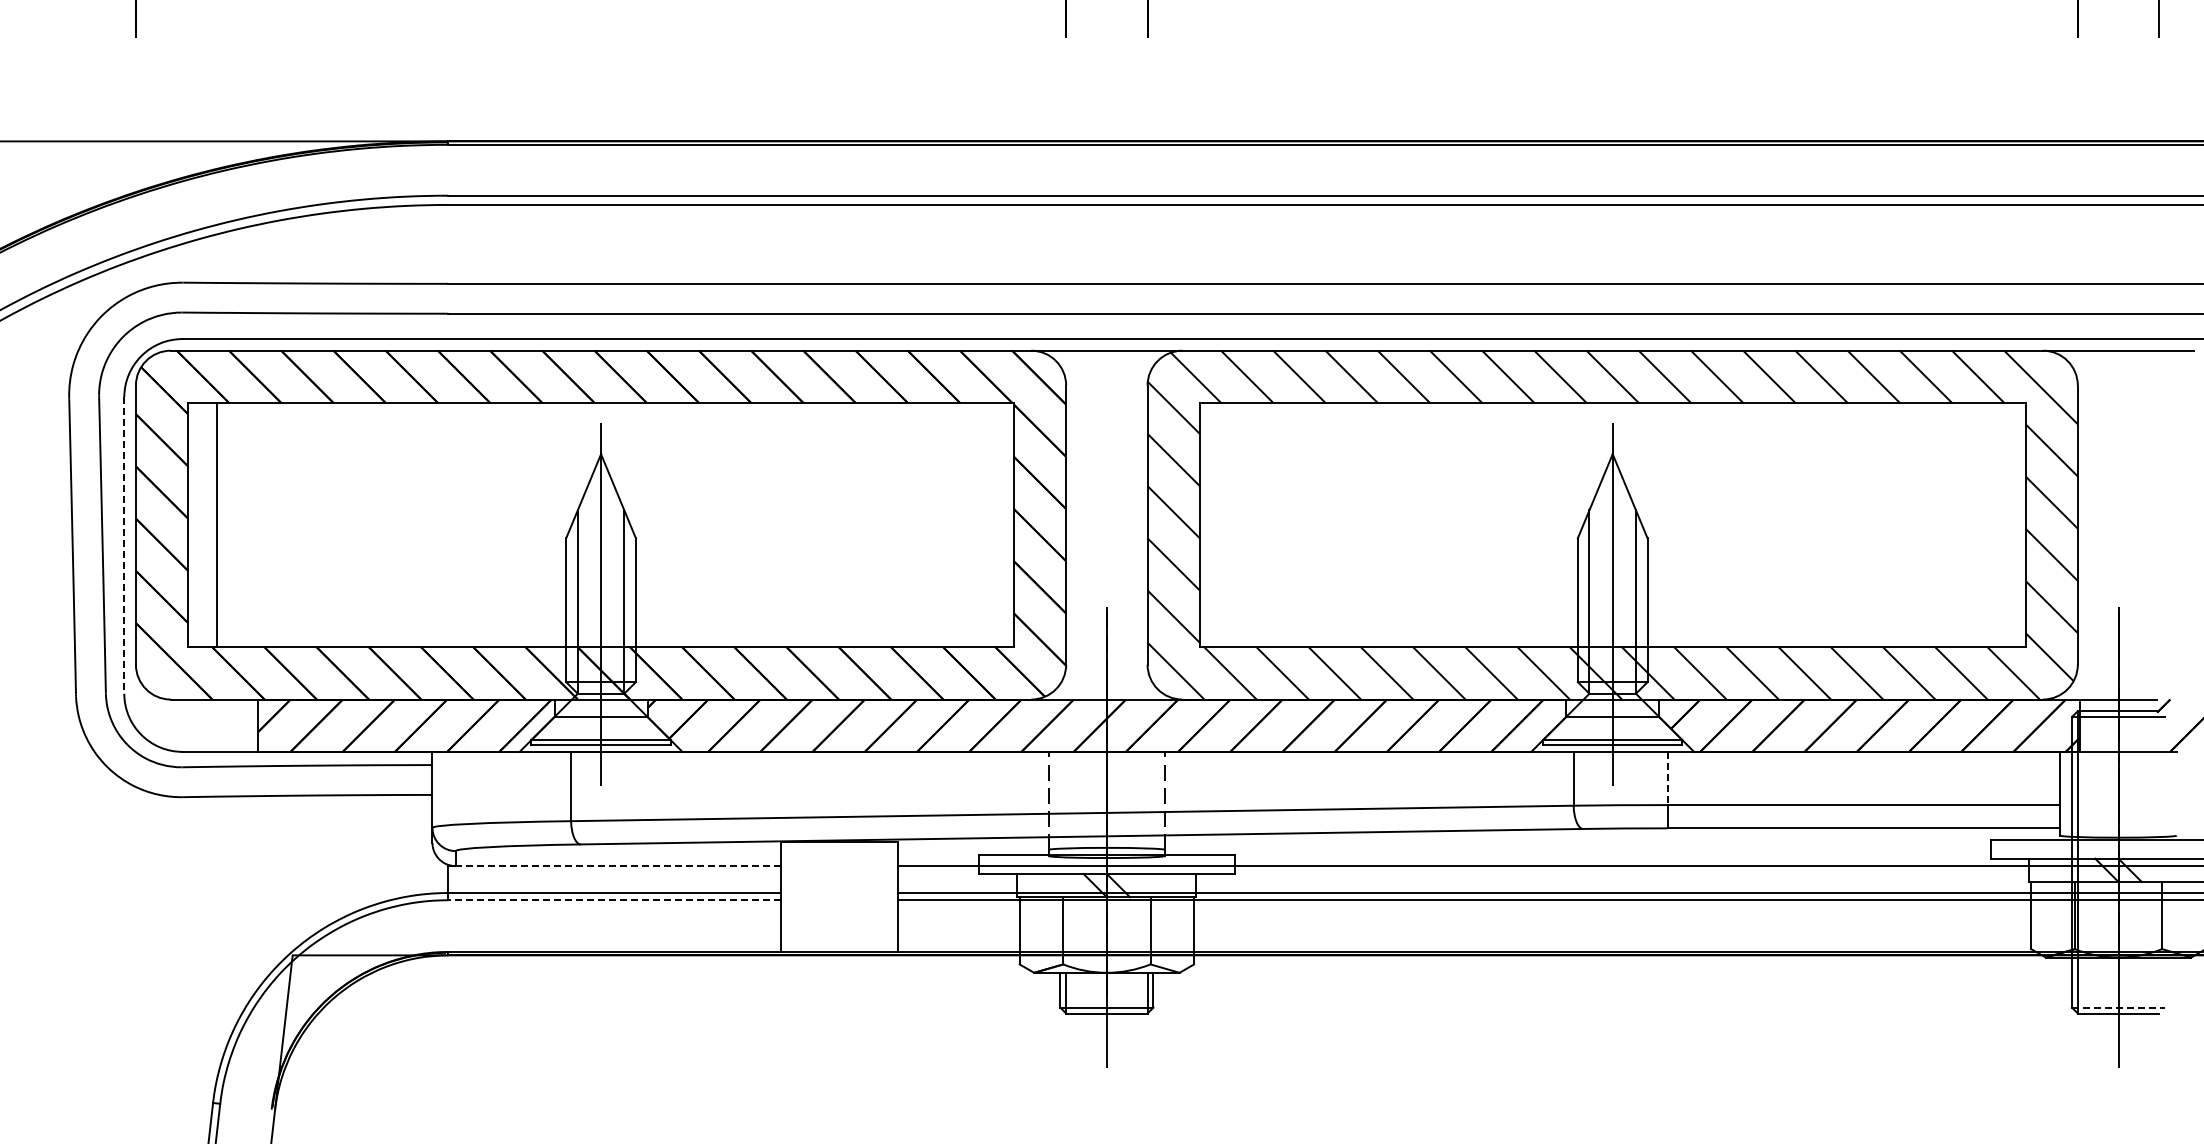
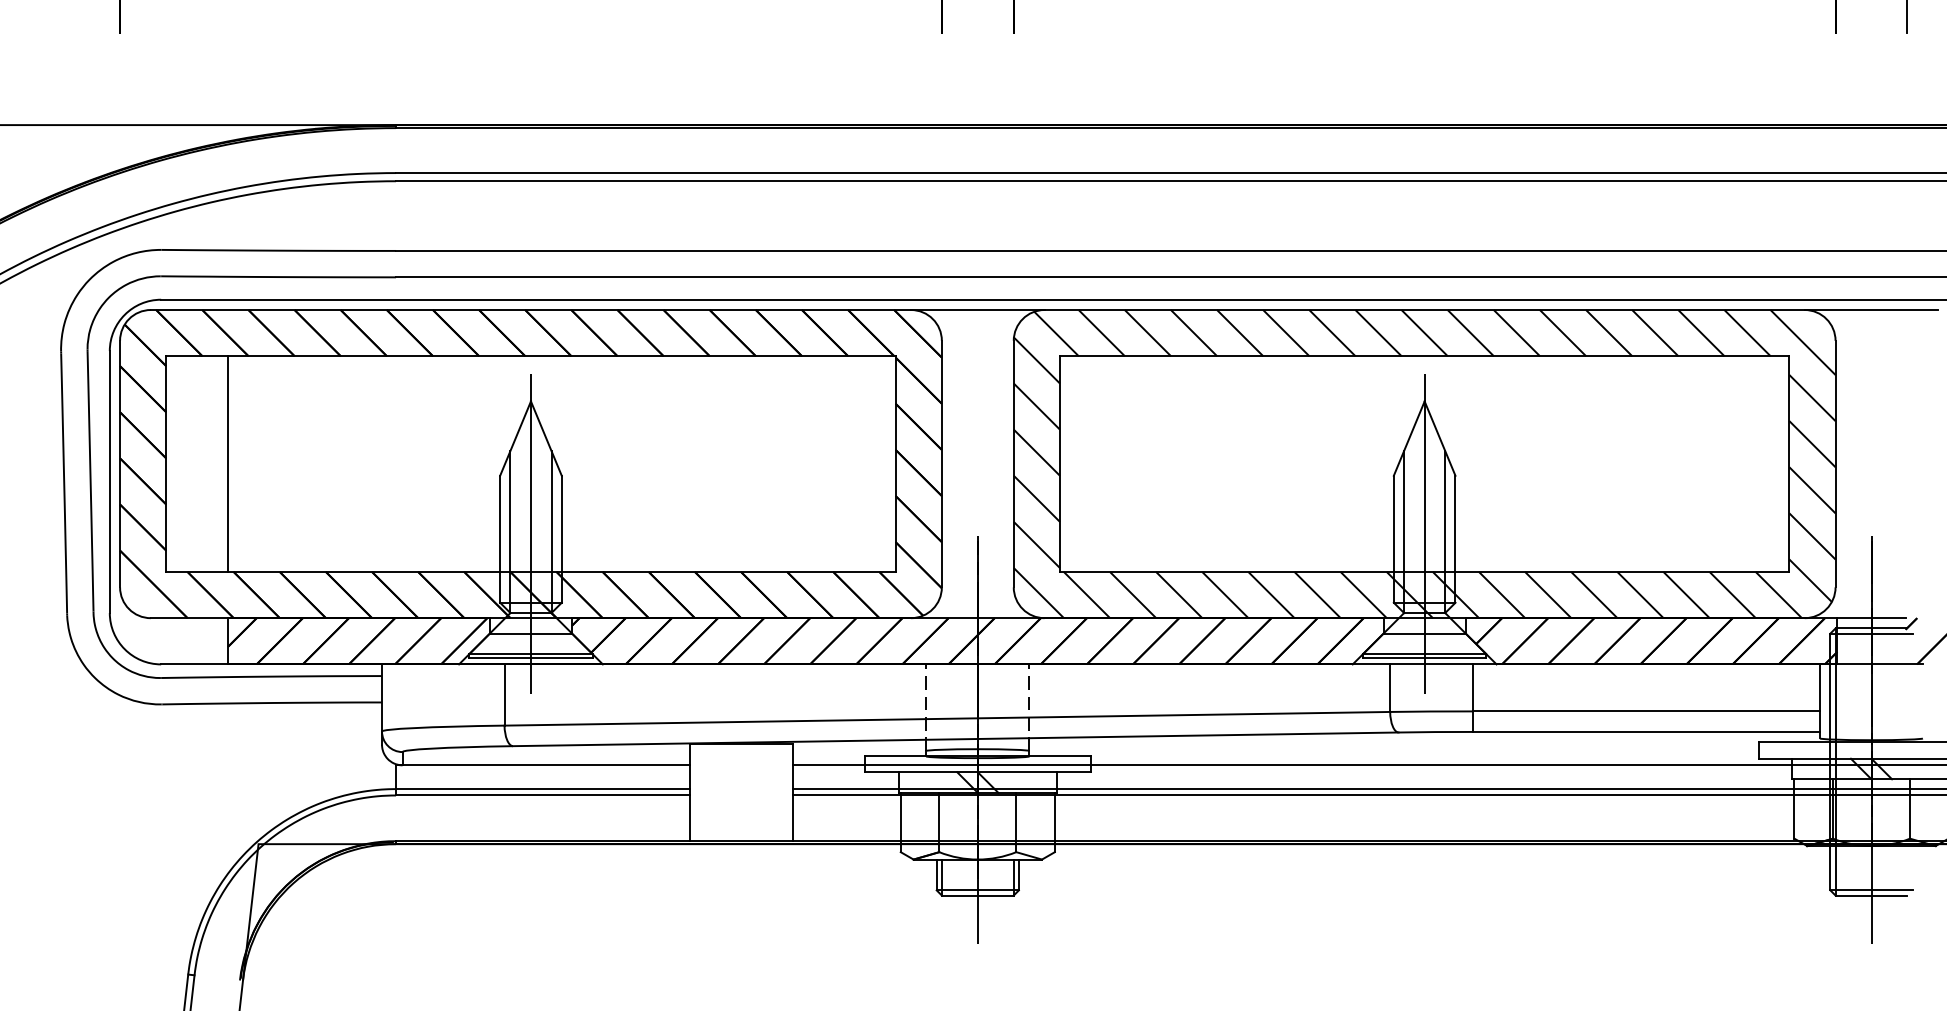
line: (217, 525) -> (228, 464), moved
line: (124, 545) -> (109, 482), dashed -> solid
line: (1667, 778) -> (1473, 687), dashed -> solid
line: (618, 866) -> (546, 765), dashed -> solid
line: (614, 900) -> (542, 795), dashed -> solid
line: (2118, 1007) -> (1871, 890), dashed -> solid

